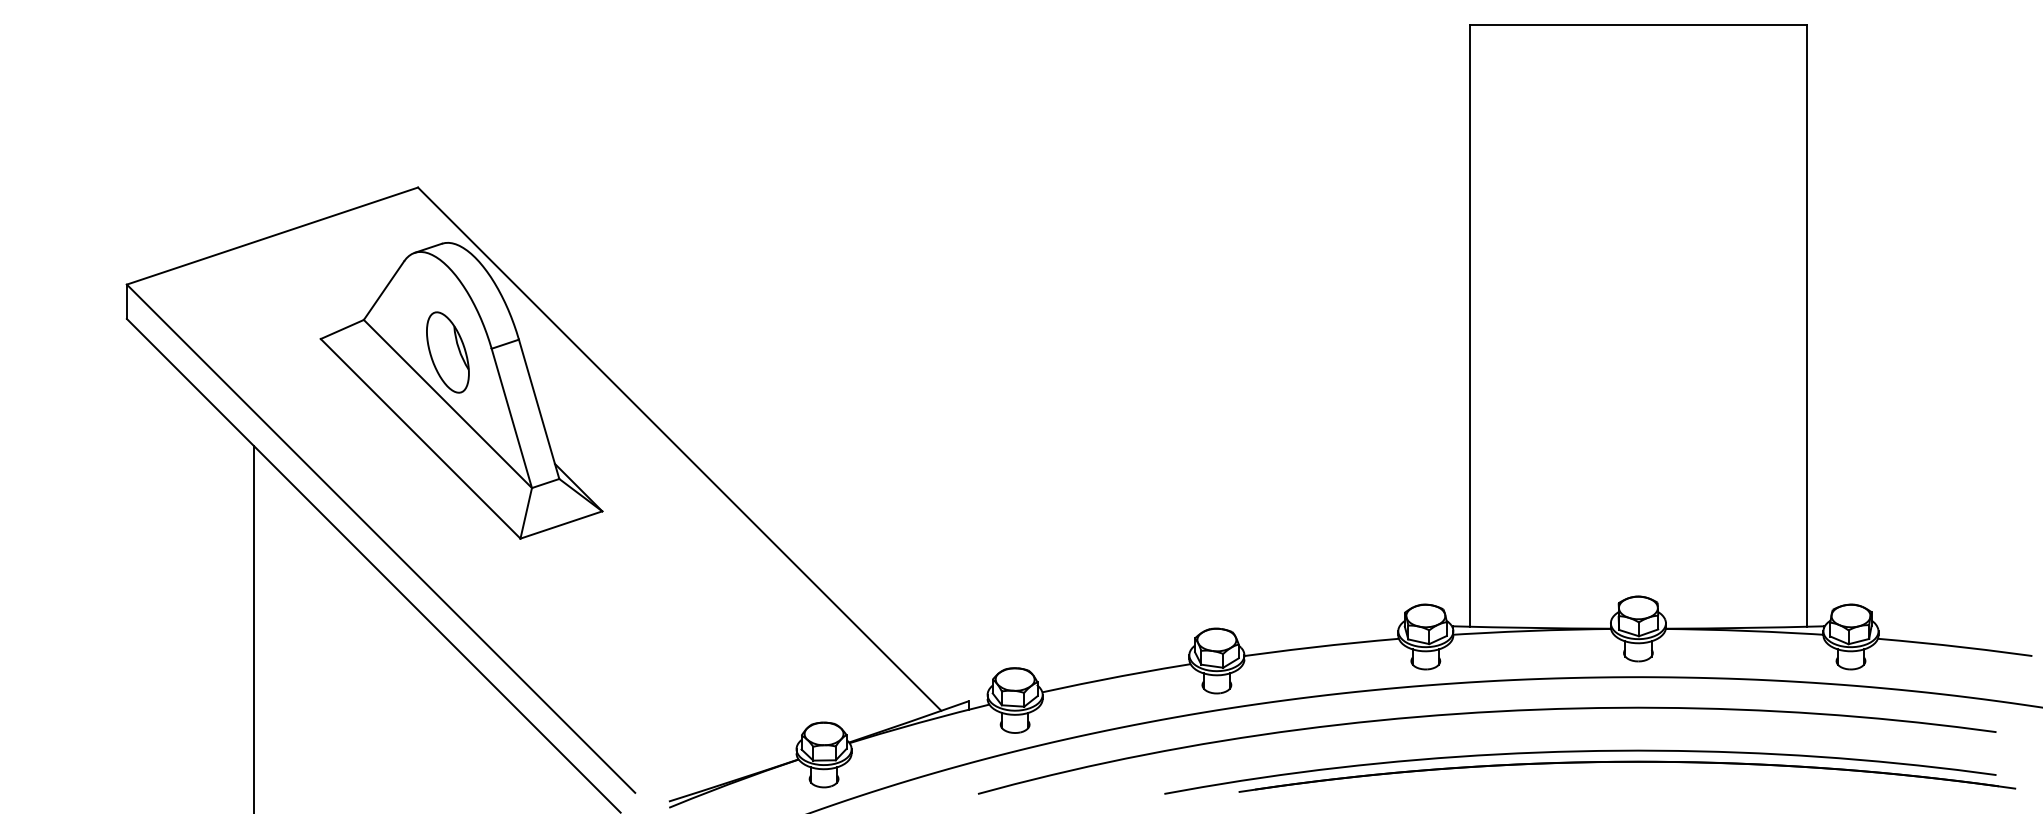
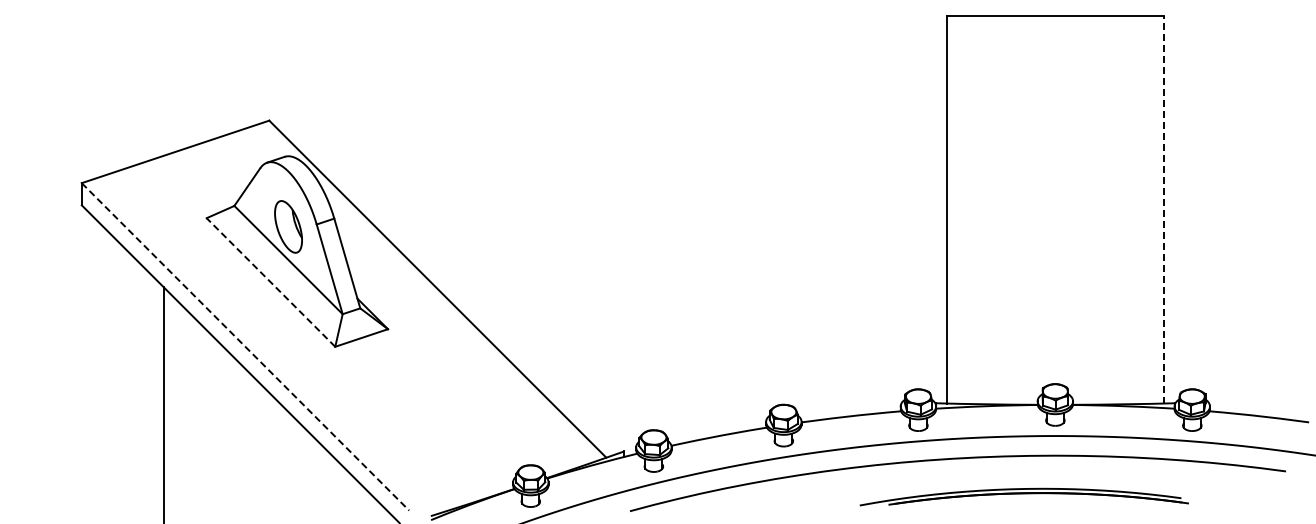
line: (1806, 325) -> (1163, 209), solid -> dashed
line: (419, 438) -> (270, 282), solid -> dashed
line: (381, 538) -> (245, 346), solid -> dashed
part: (1590, 771) -> (1024, 496), size x0.6

